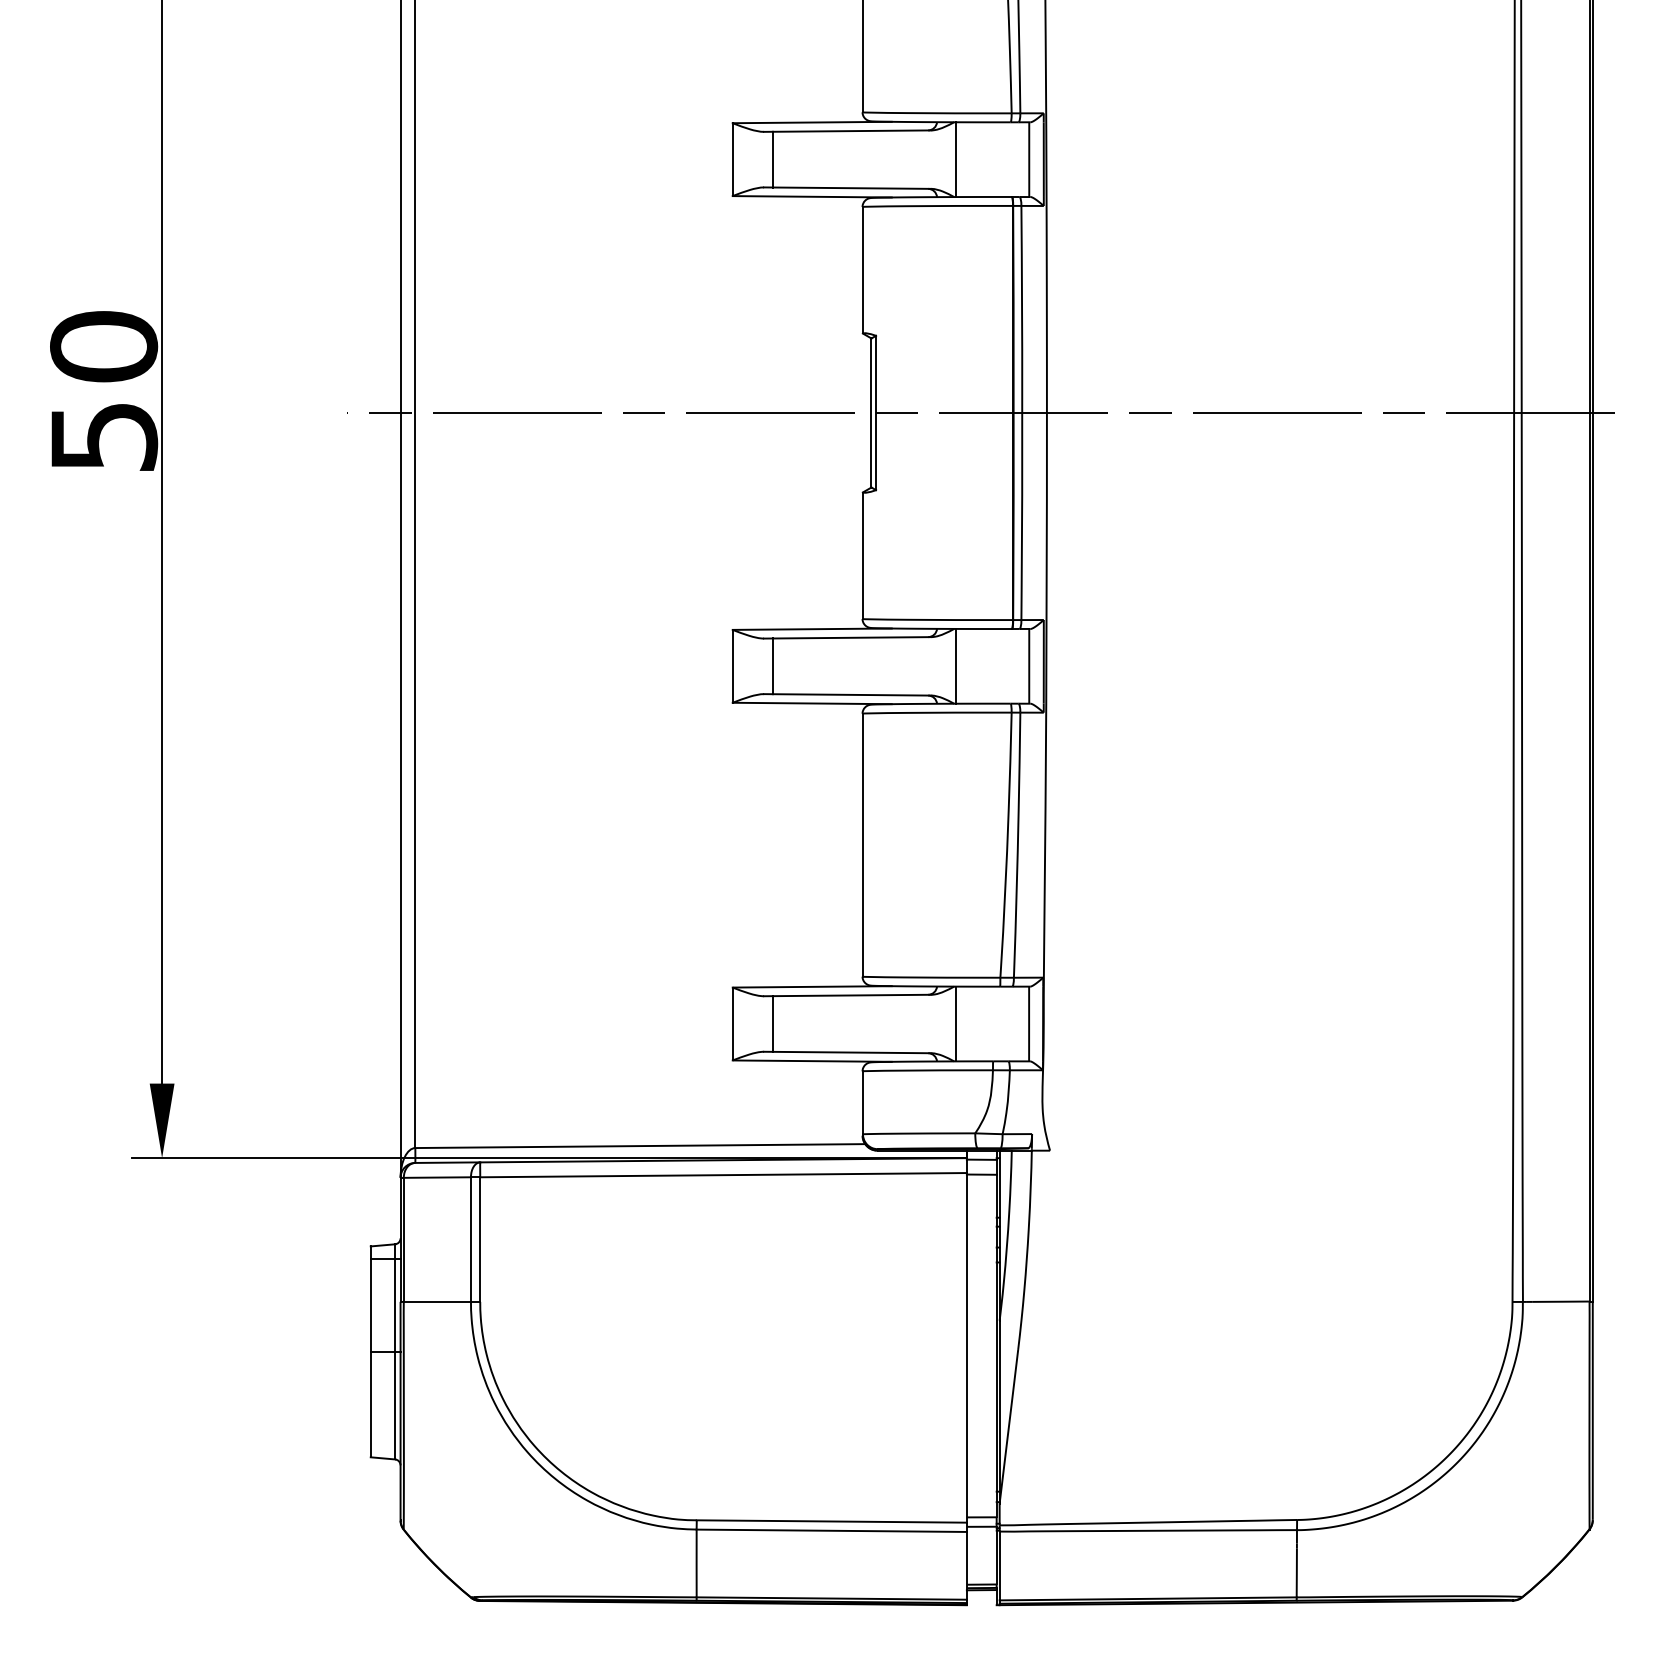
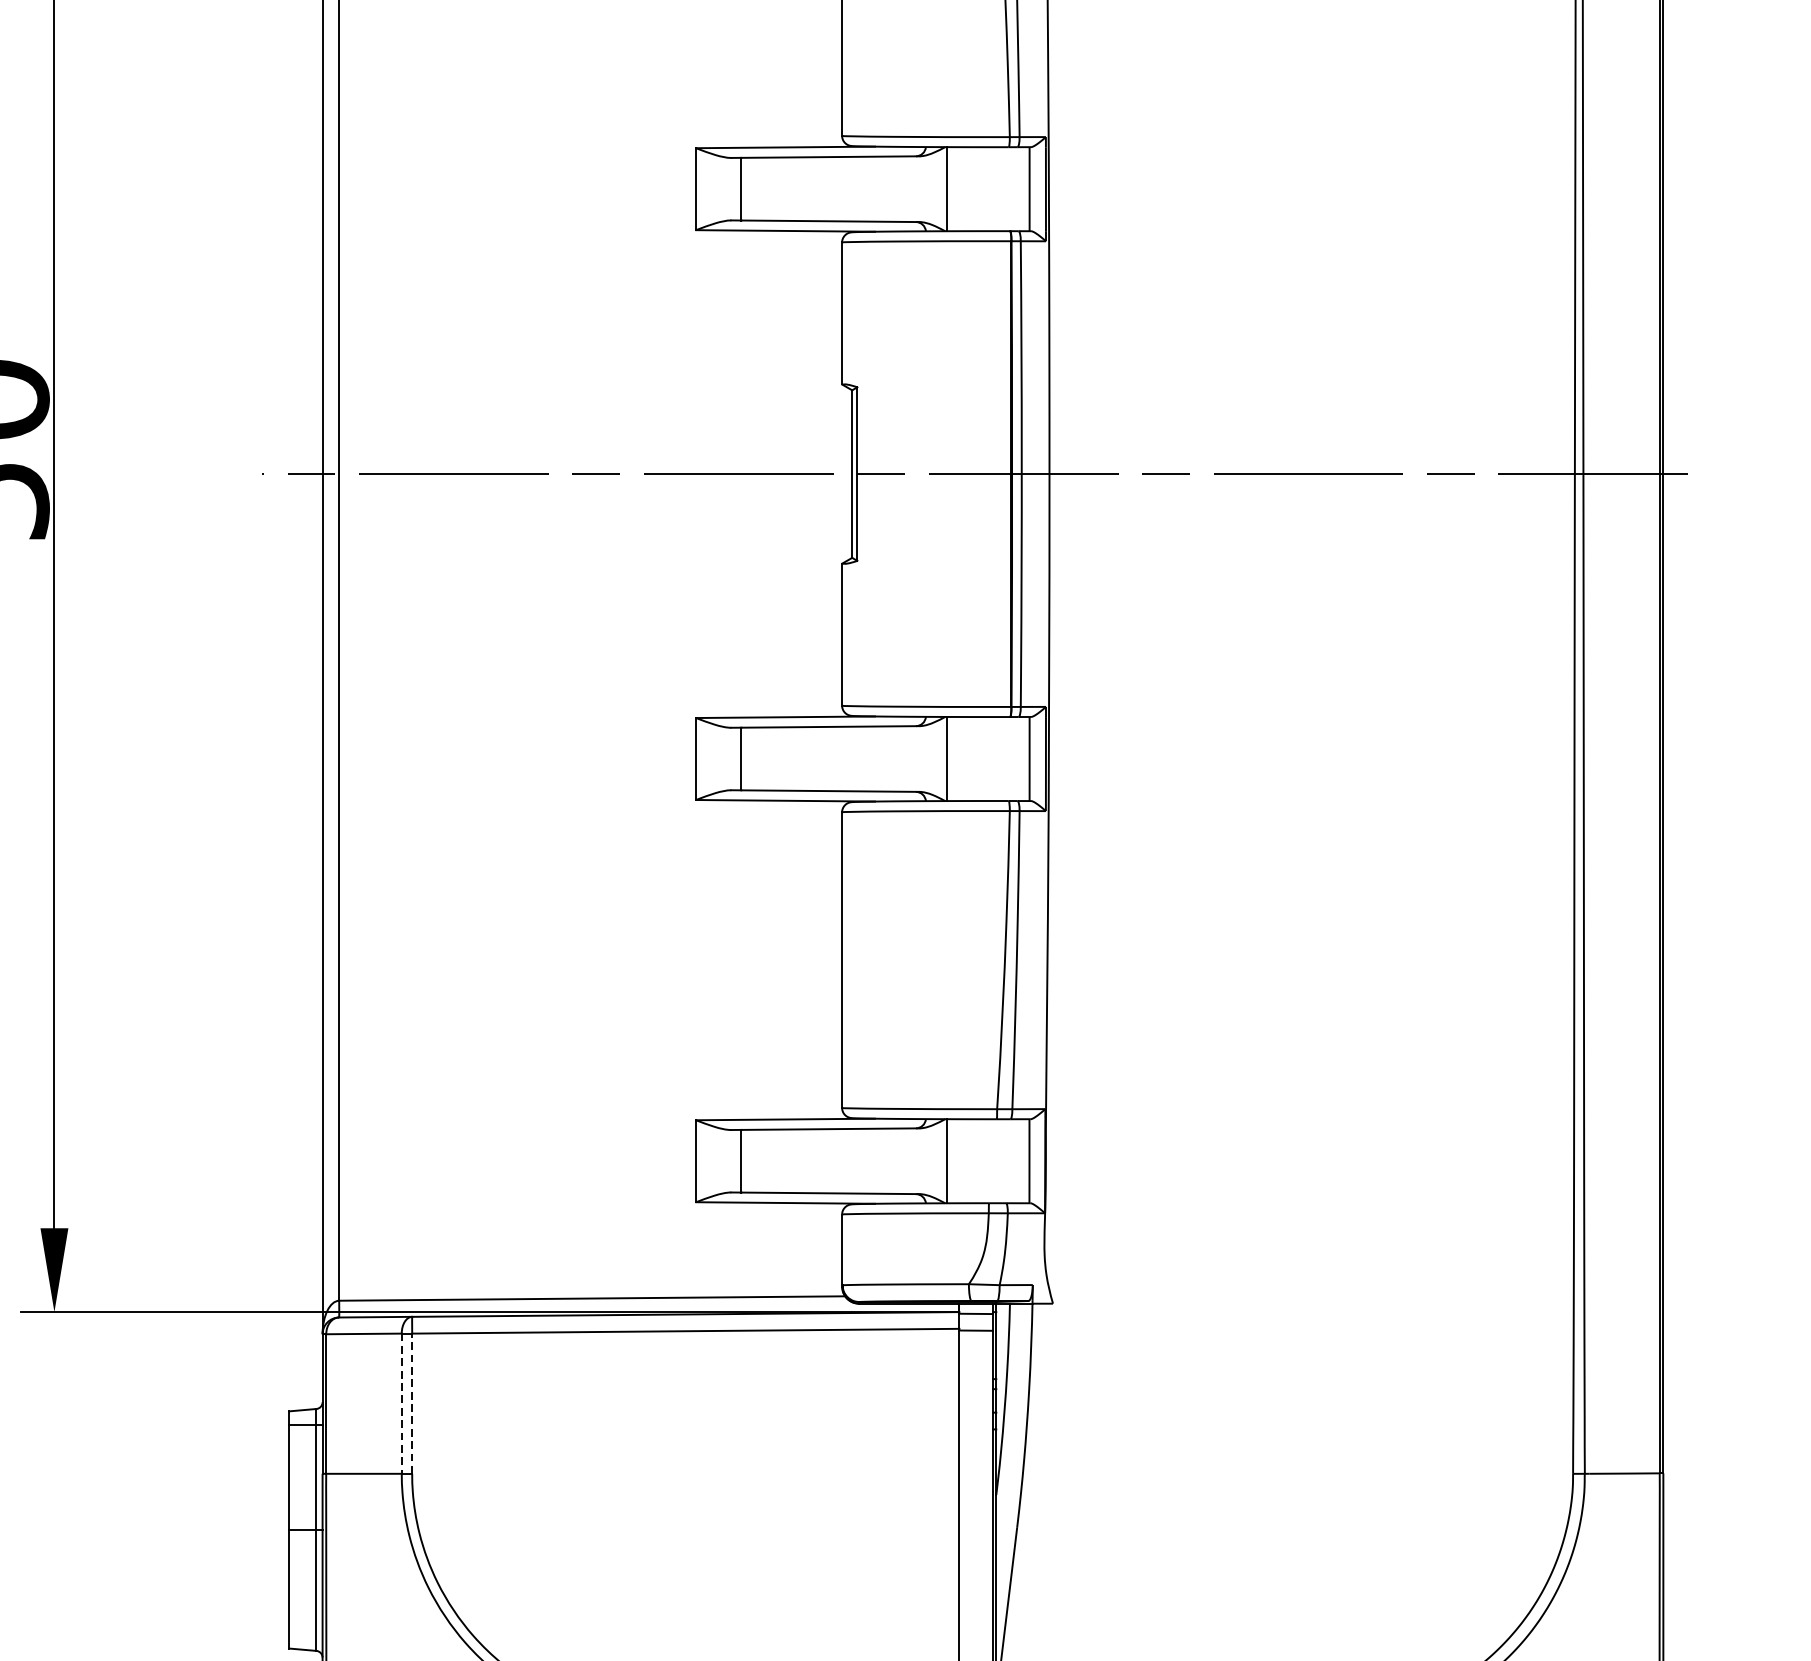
line: (480, 1239) -> (412, 1403), solid -> dashed
line: (470, 1240) -> (401, 1404), solid -> dashed

